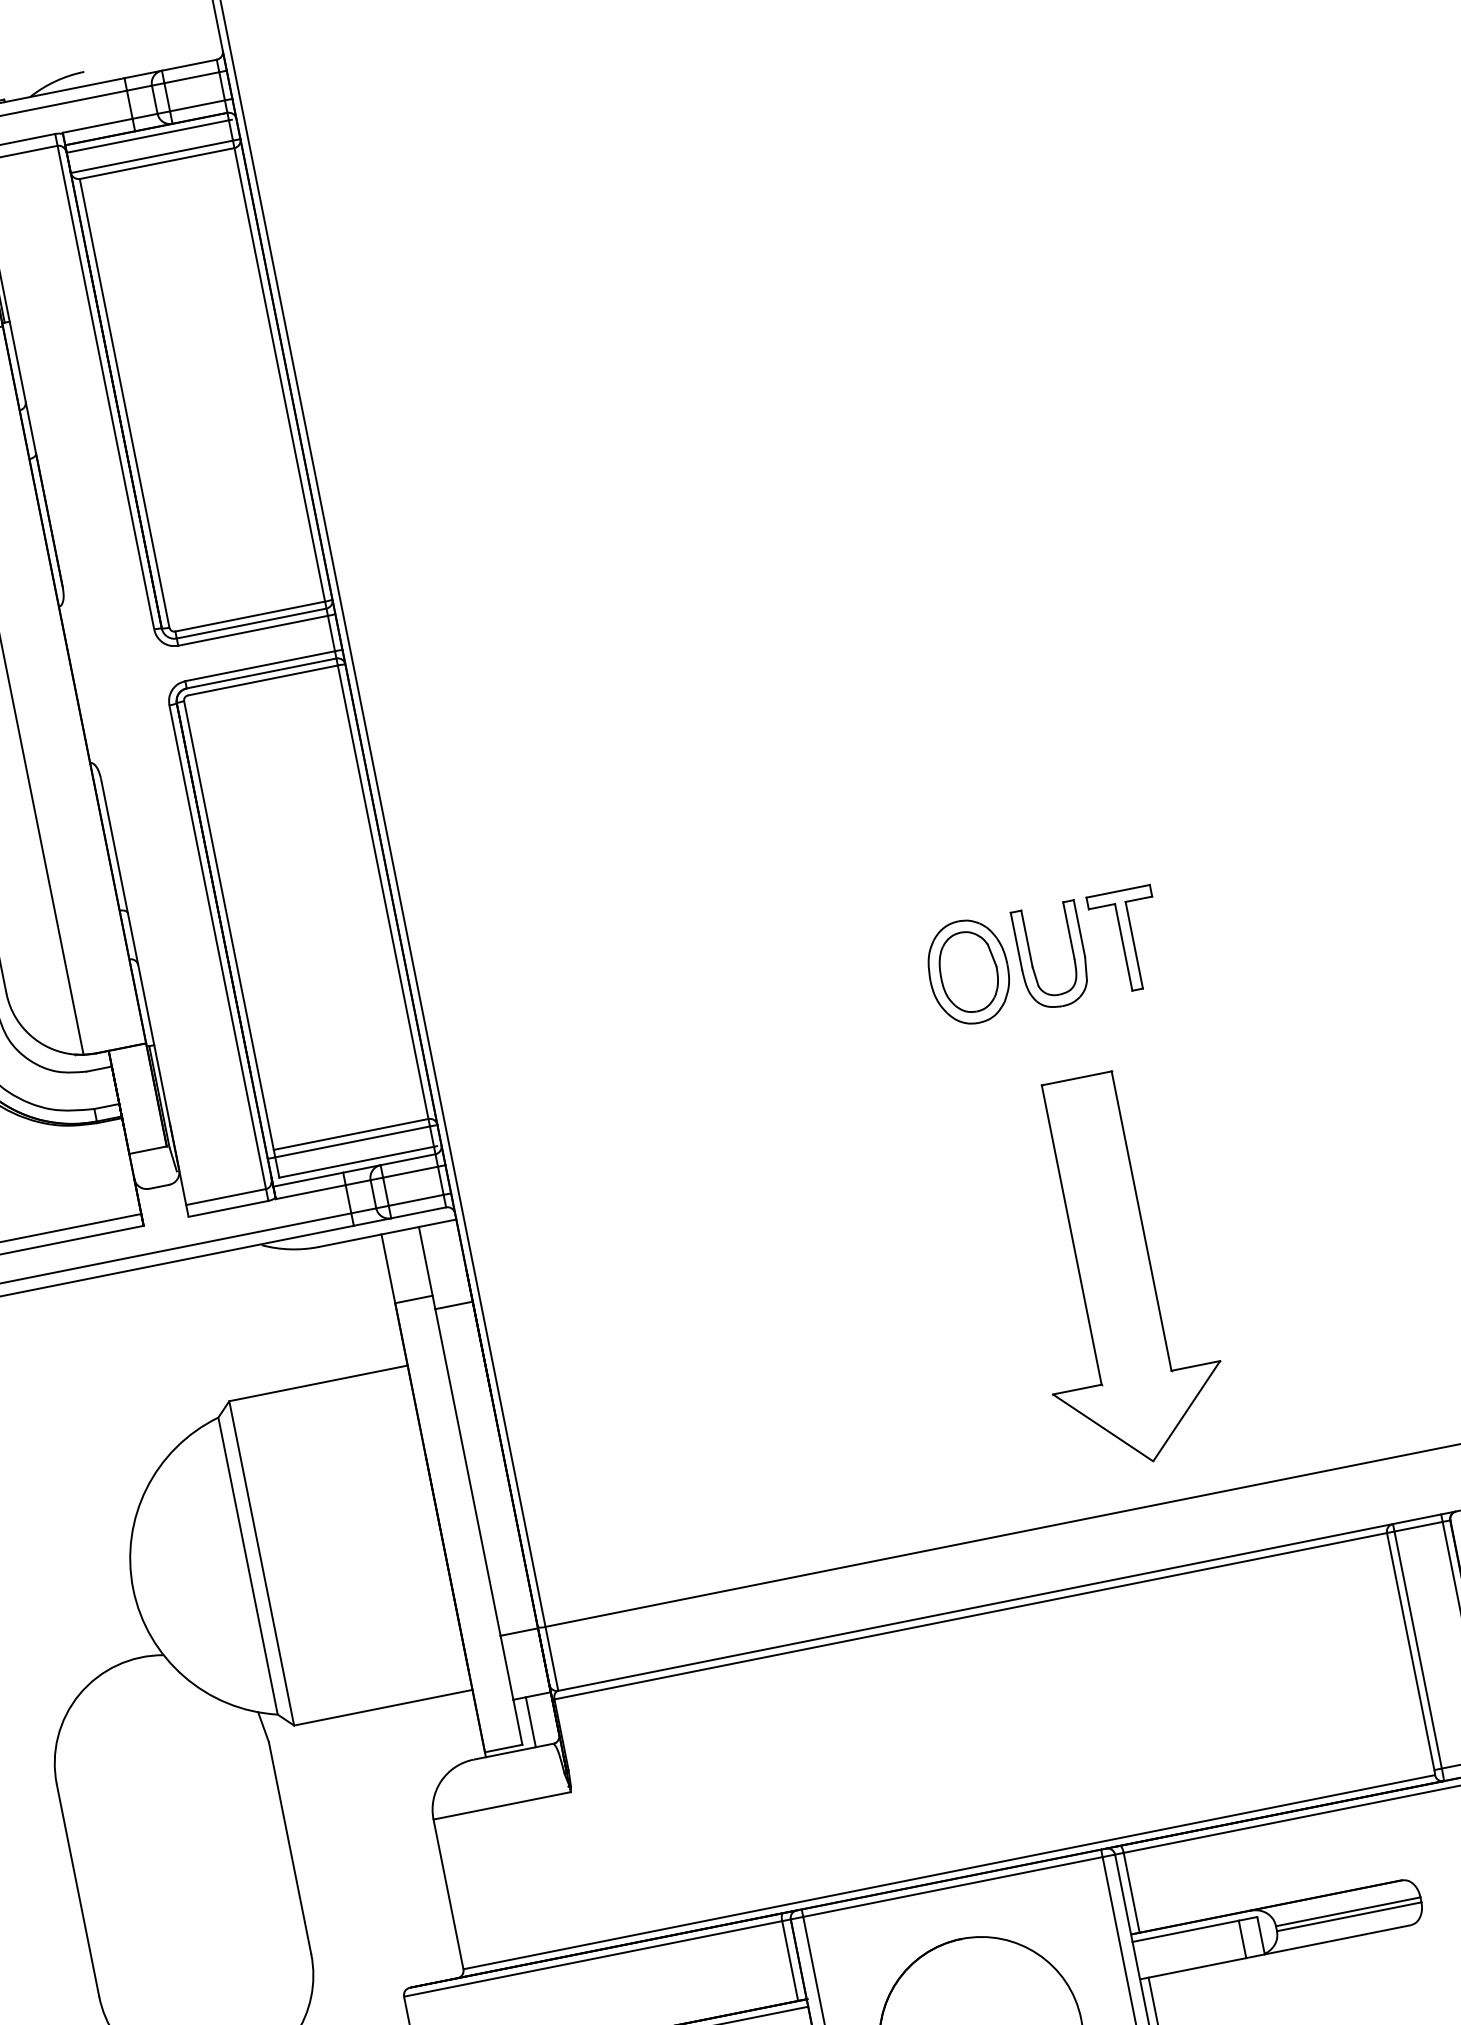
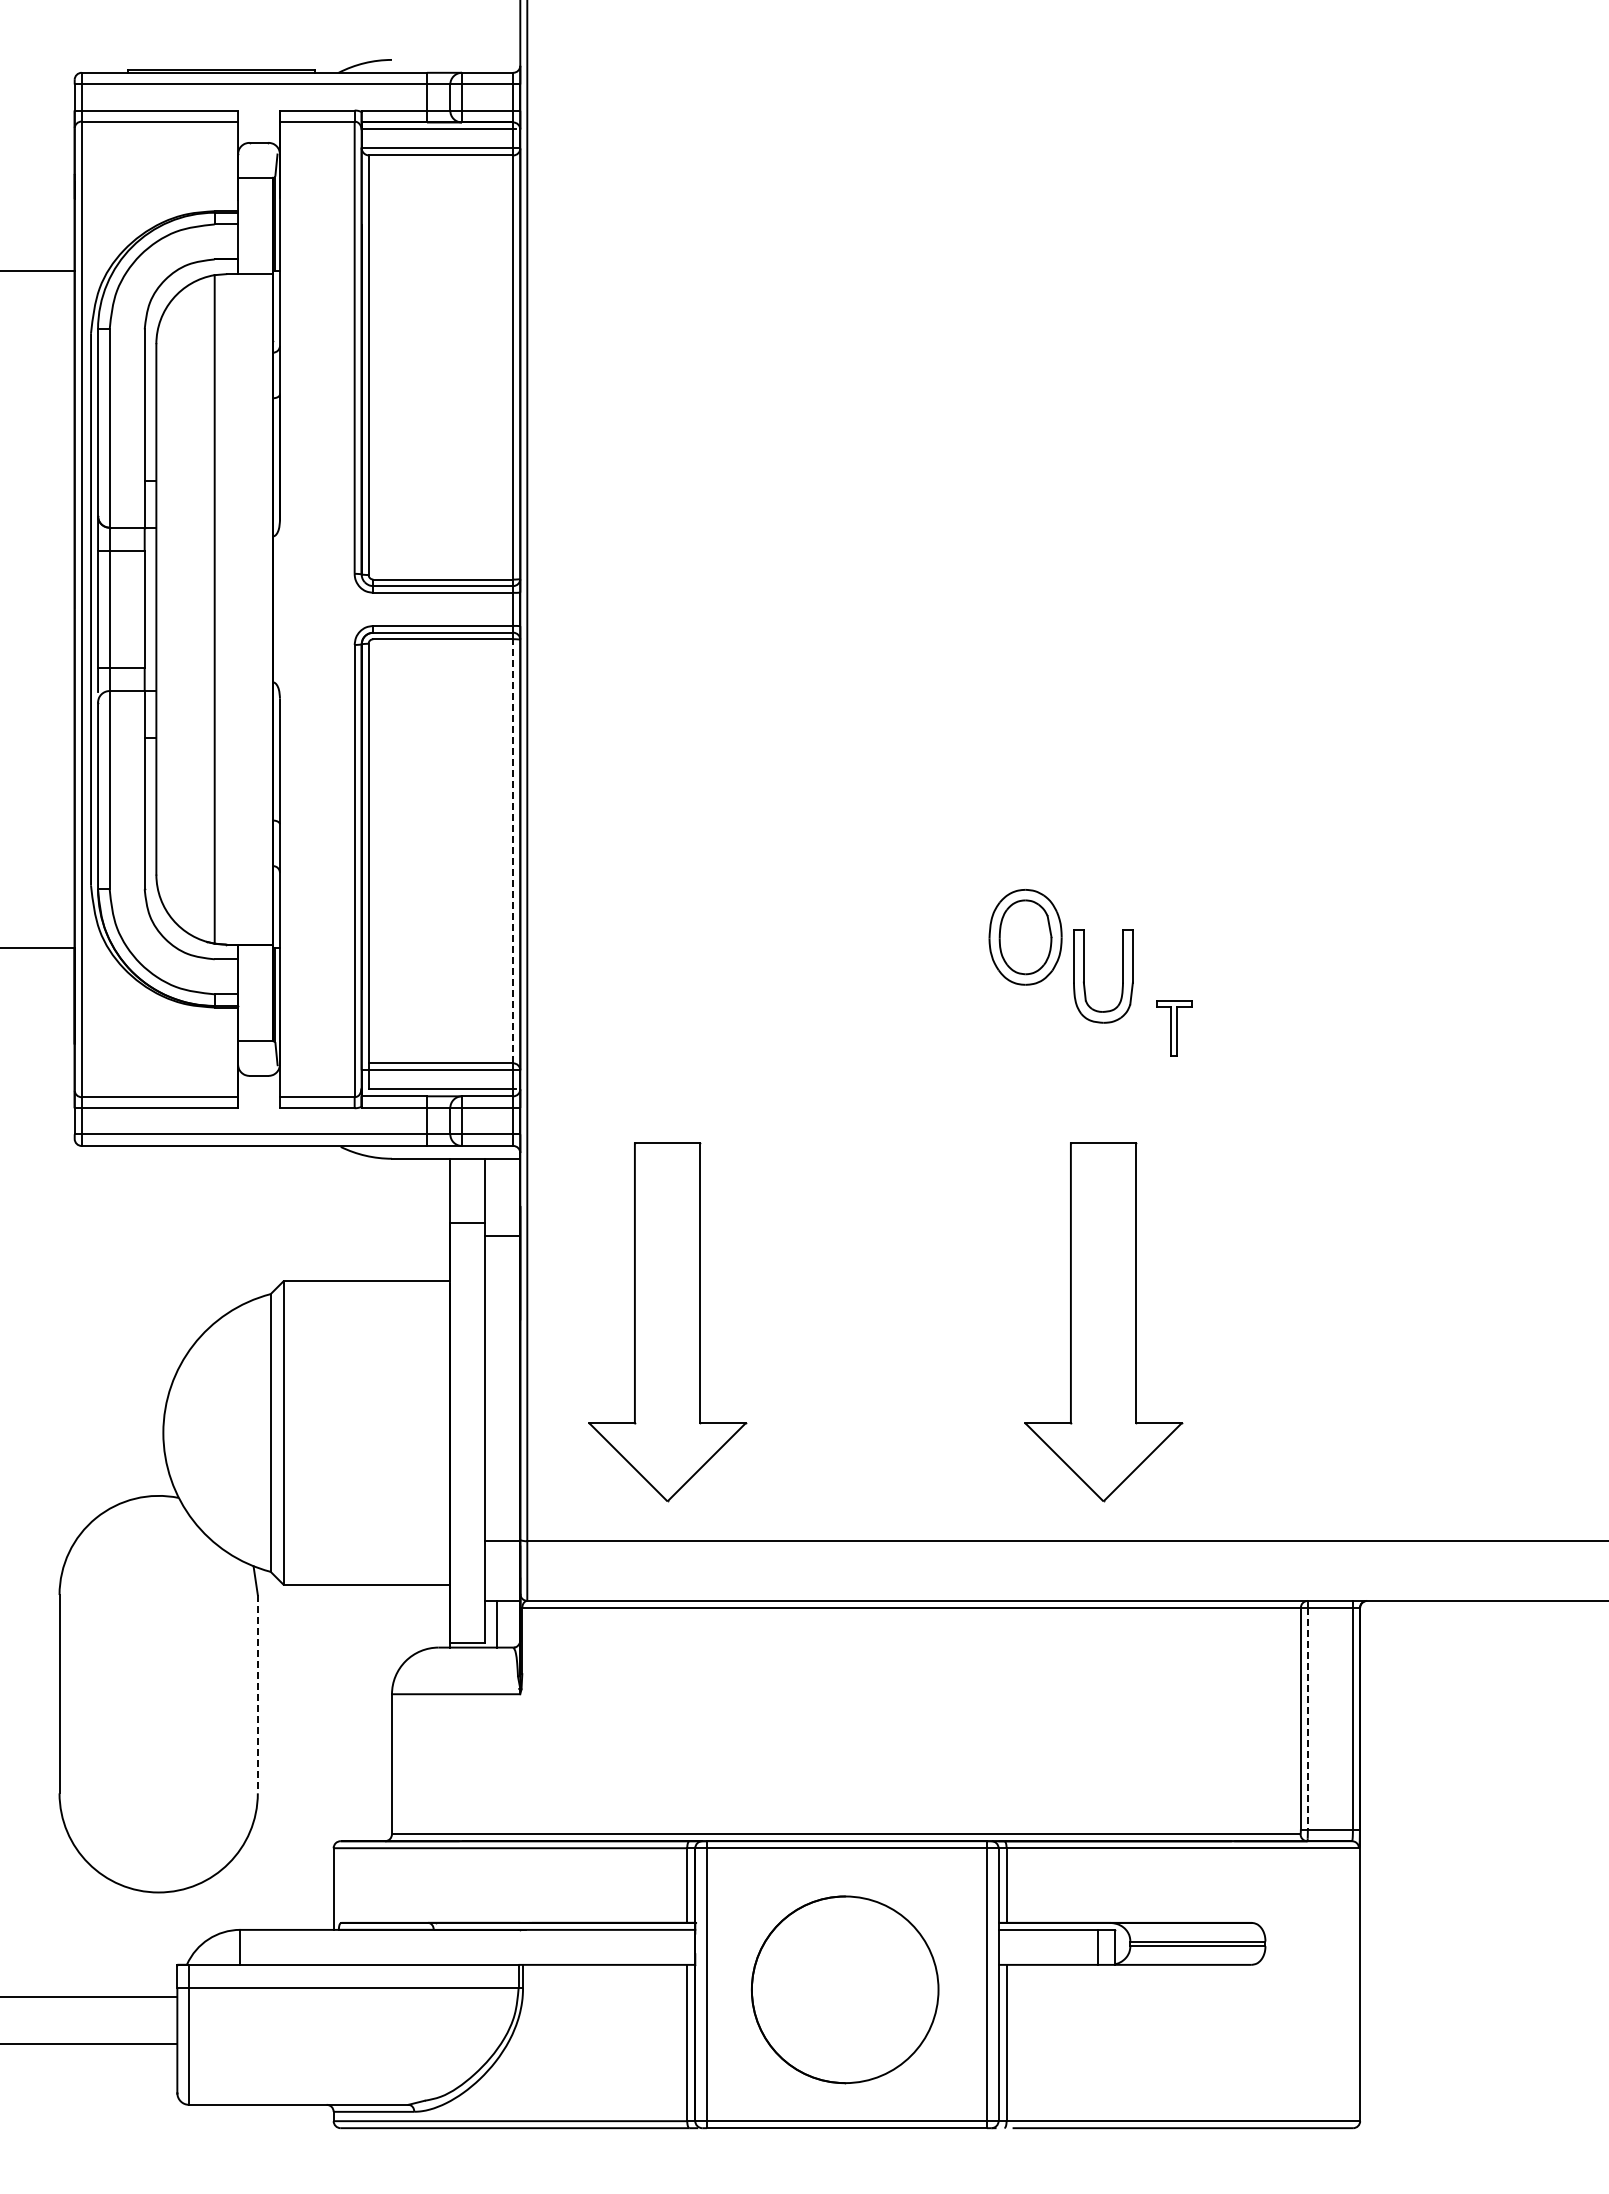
line: (383, 891) -> (513, 850), solid -> dashed
part: (1128, 940) -> (1174, 1028), size x0.6
part: (1032, 960) -> (1084, 976), moved
part: (968, 972) -> (1025, 937), moved
part: (648, 1363) -> (667, 1322), added
line: (1417, 1649) -> (1307, 1718), solid -> dashed
line: (289, 1848) -> (257, 1694), solid -> dashed

